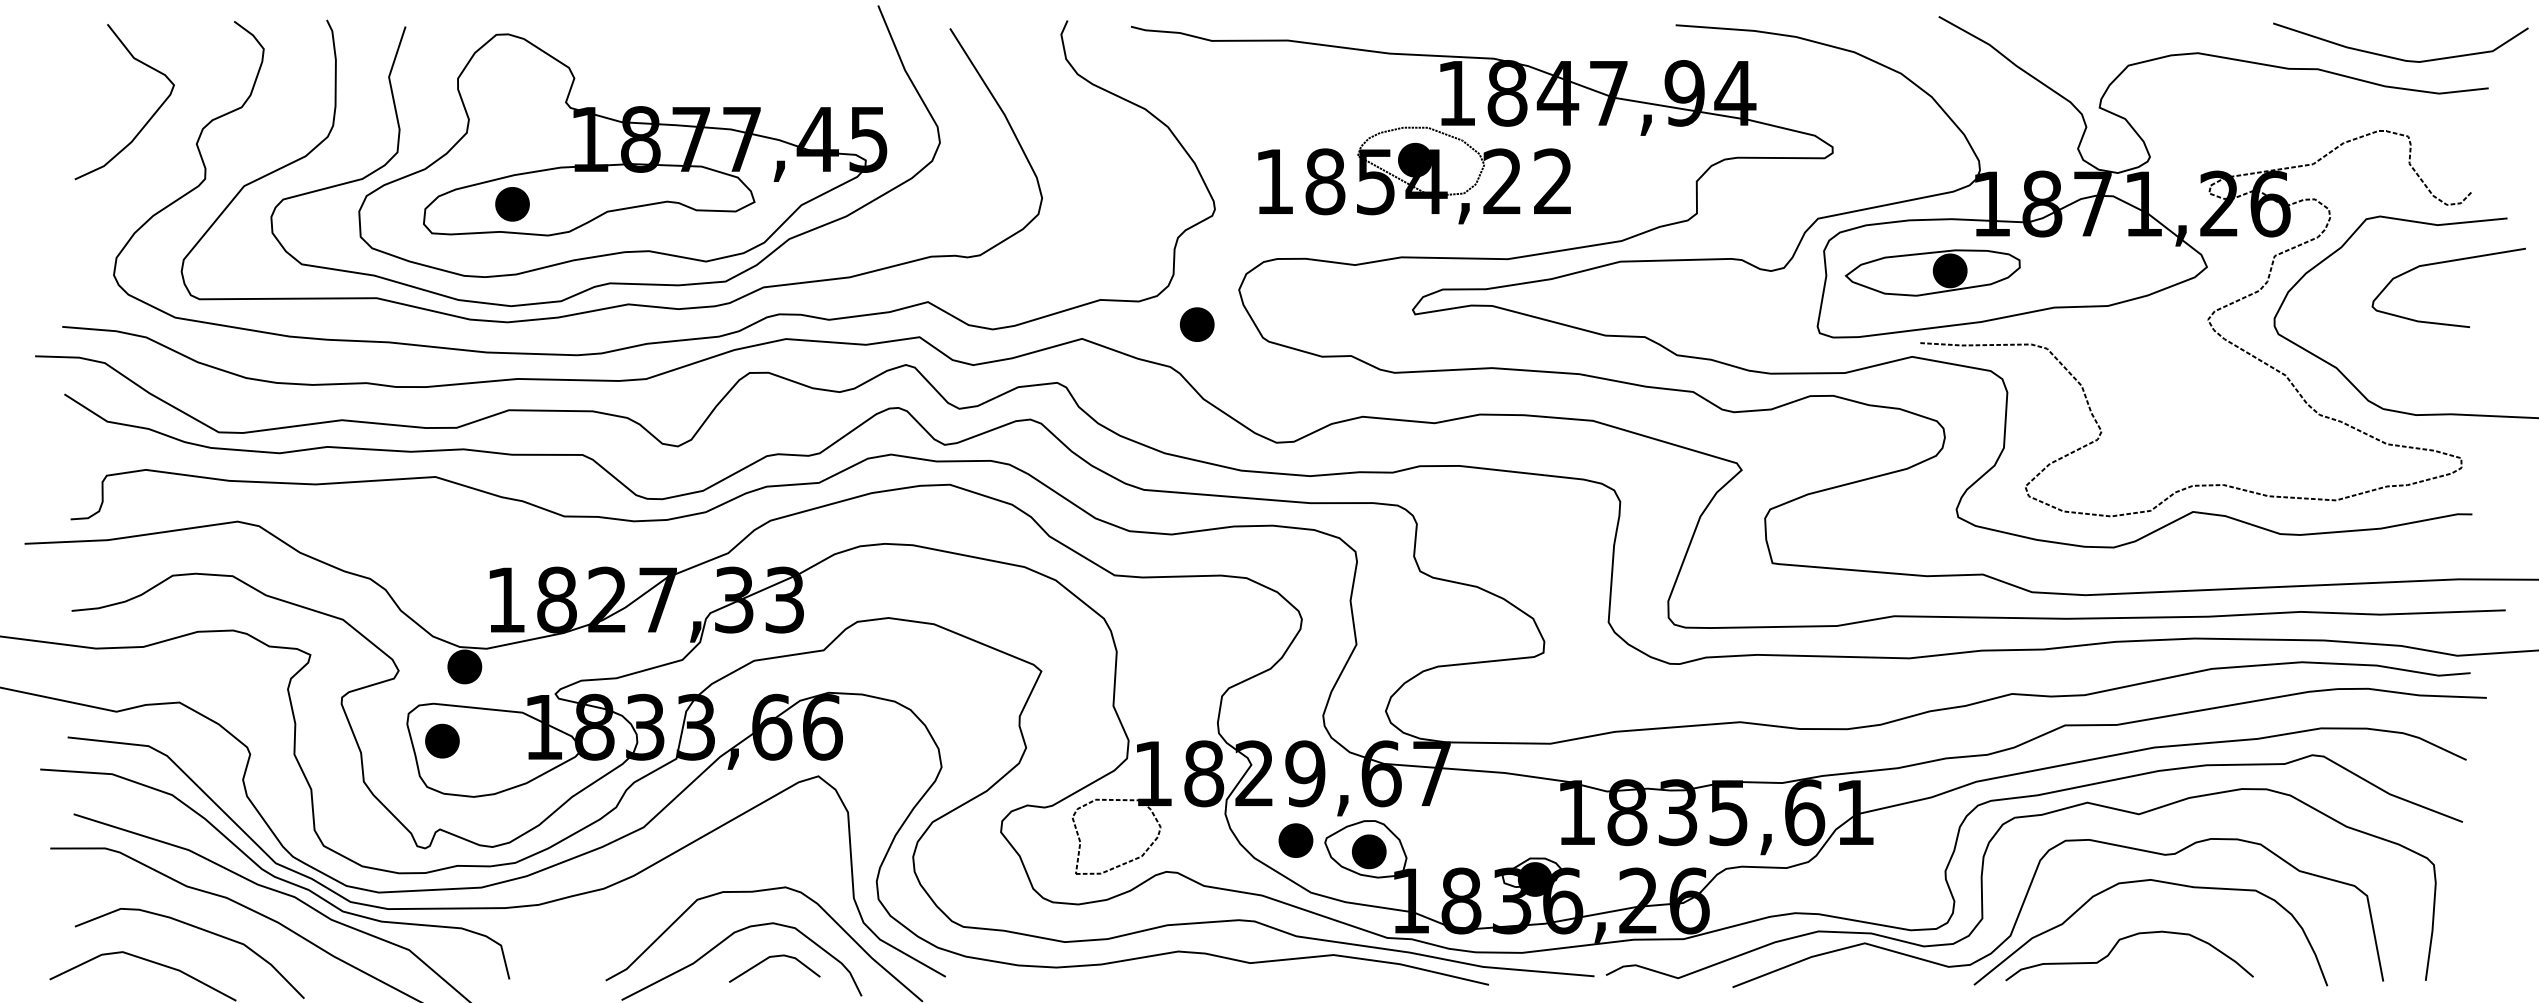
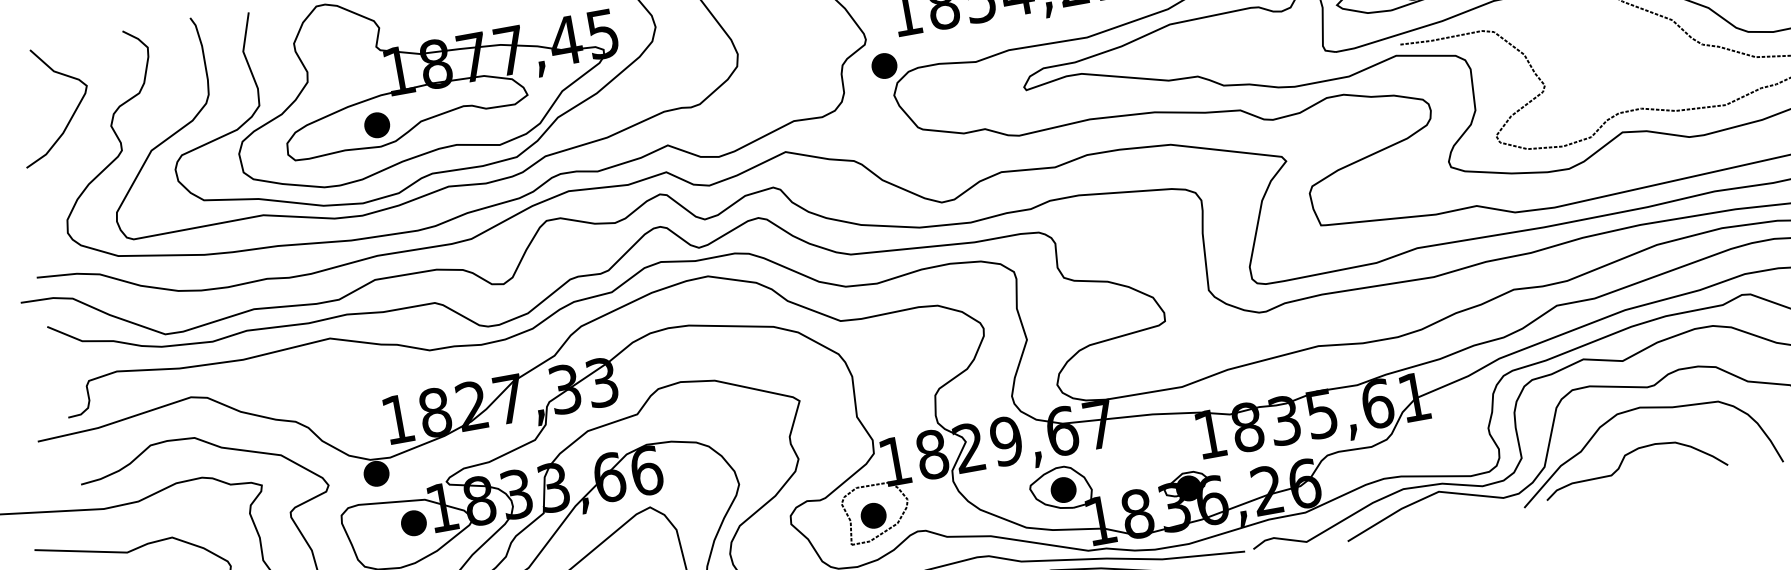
part: (512, 204) -> (377, 125), moved
part: (1197, 324) -> (884, 65), moved
part: (442, 740) -> (413, 522), moved
part: (1295, 840) -> (873, 515), moved

